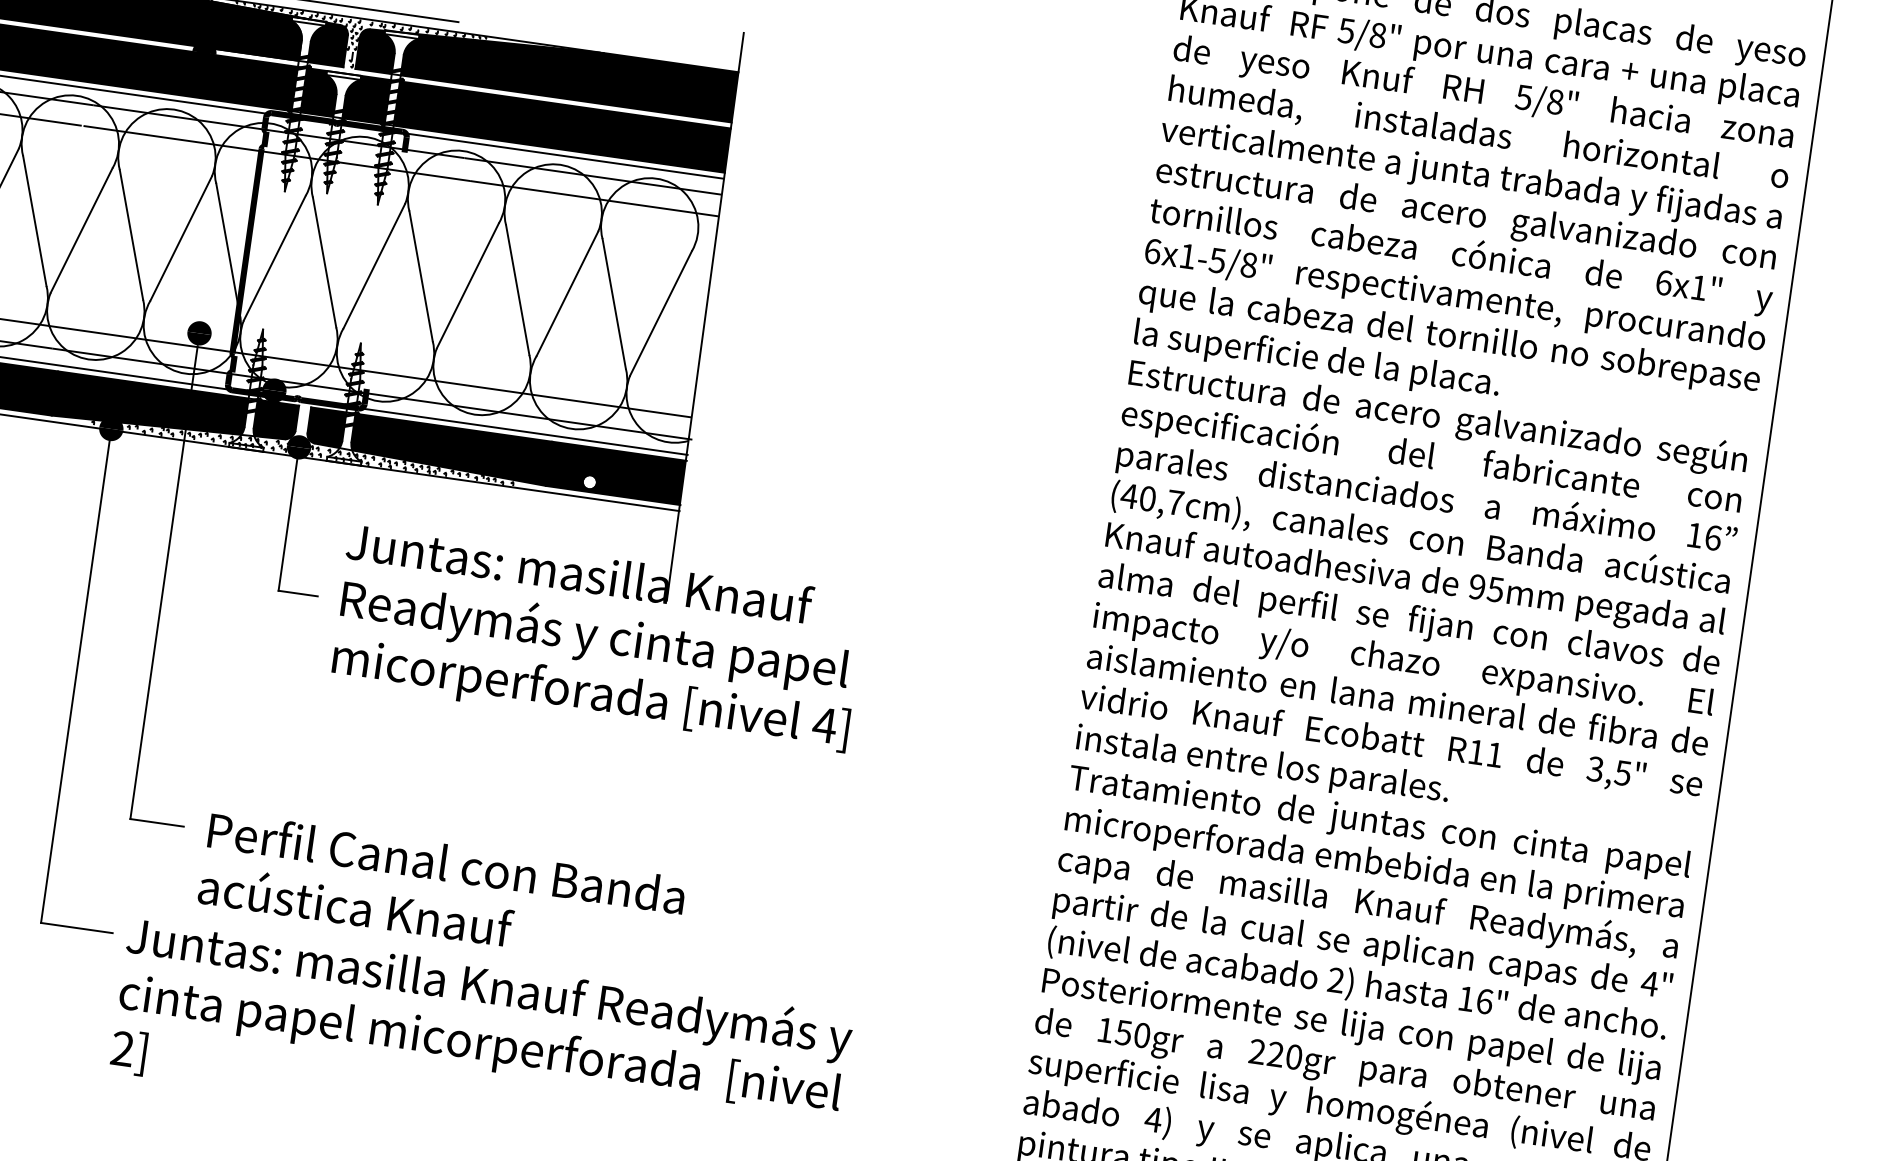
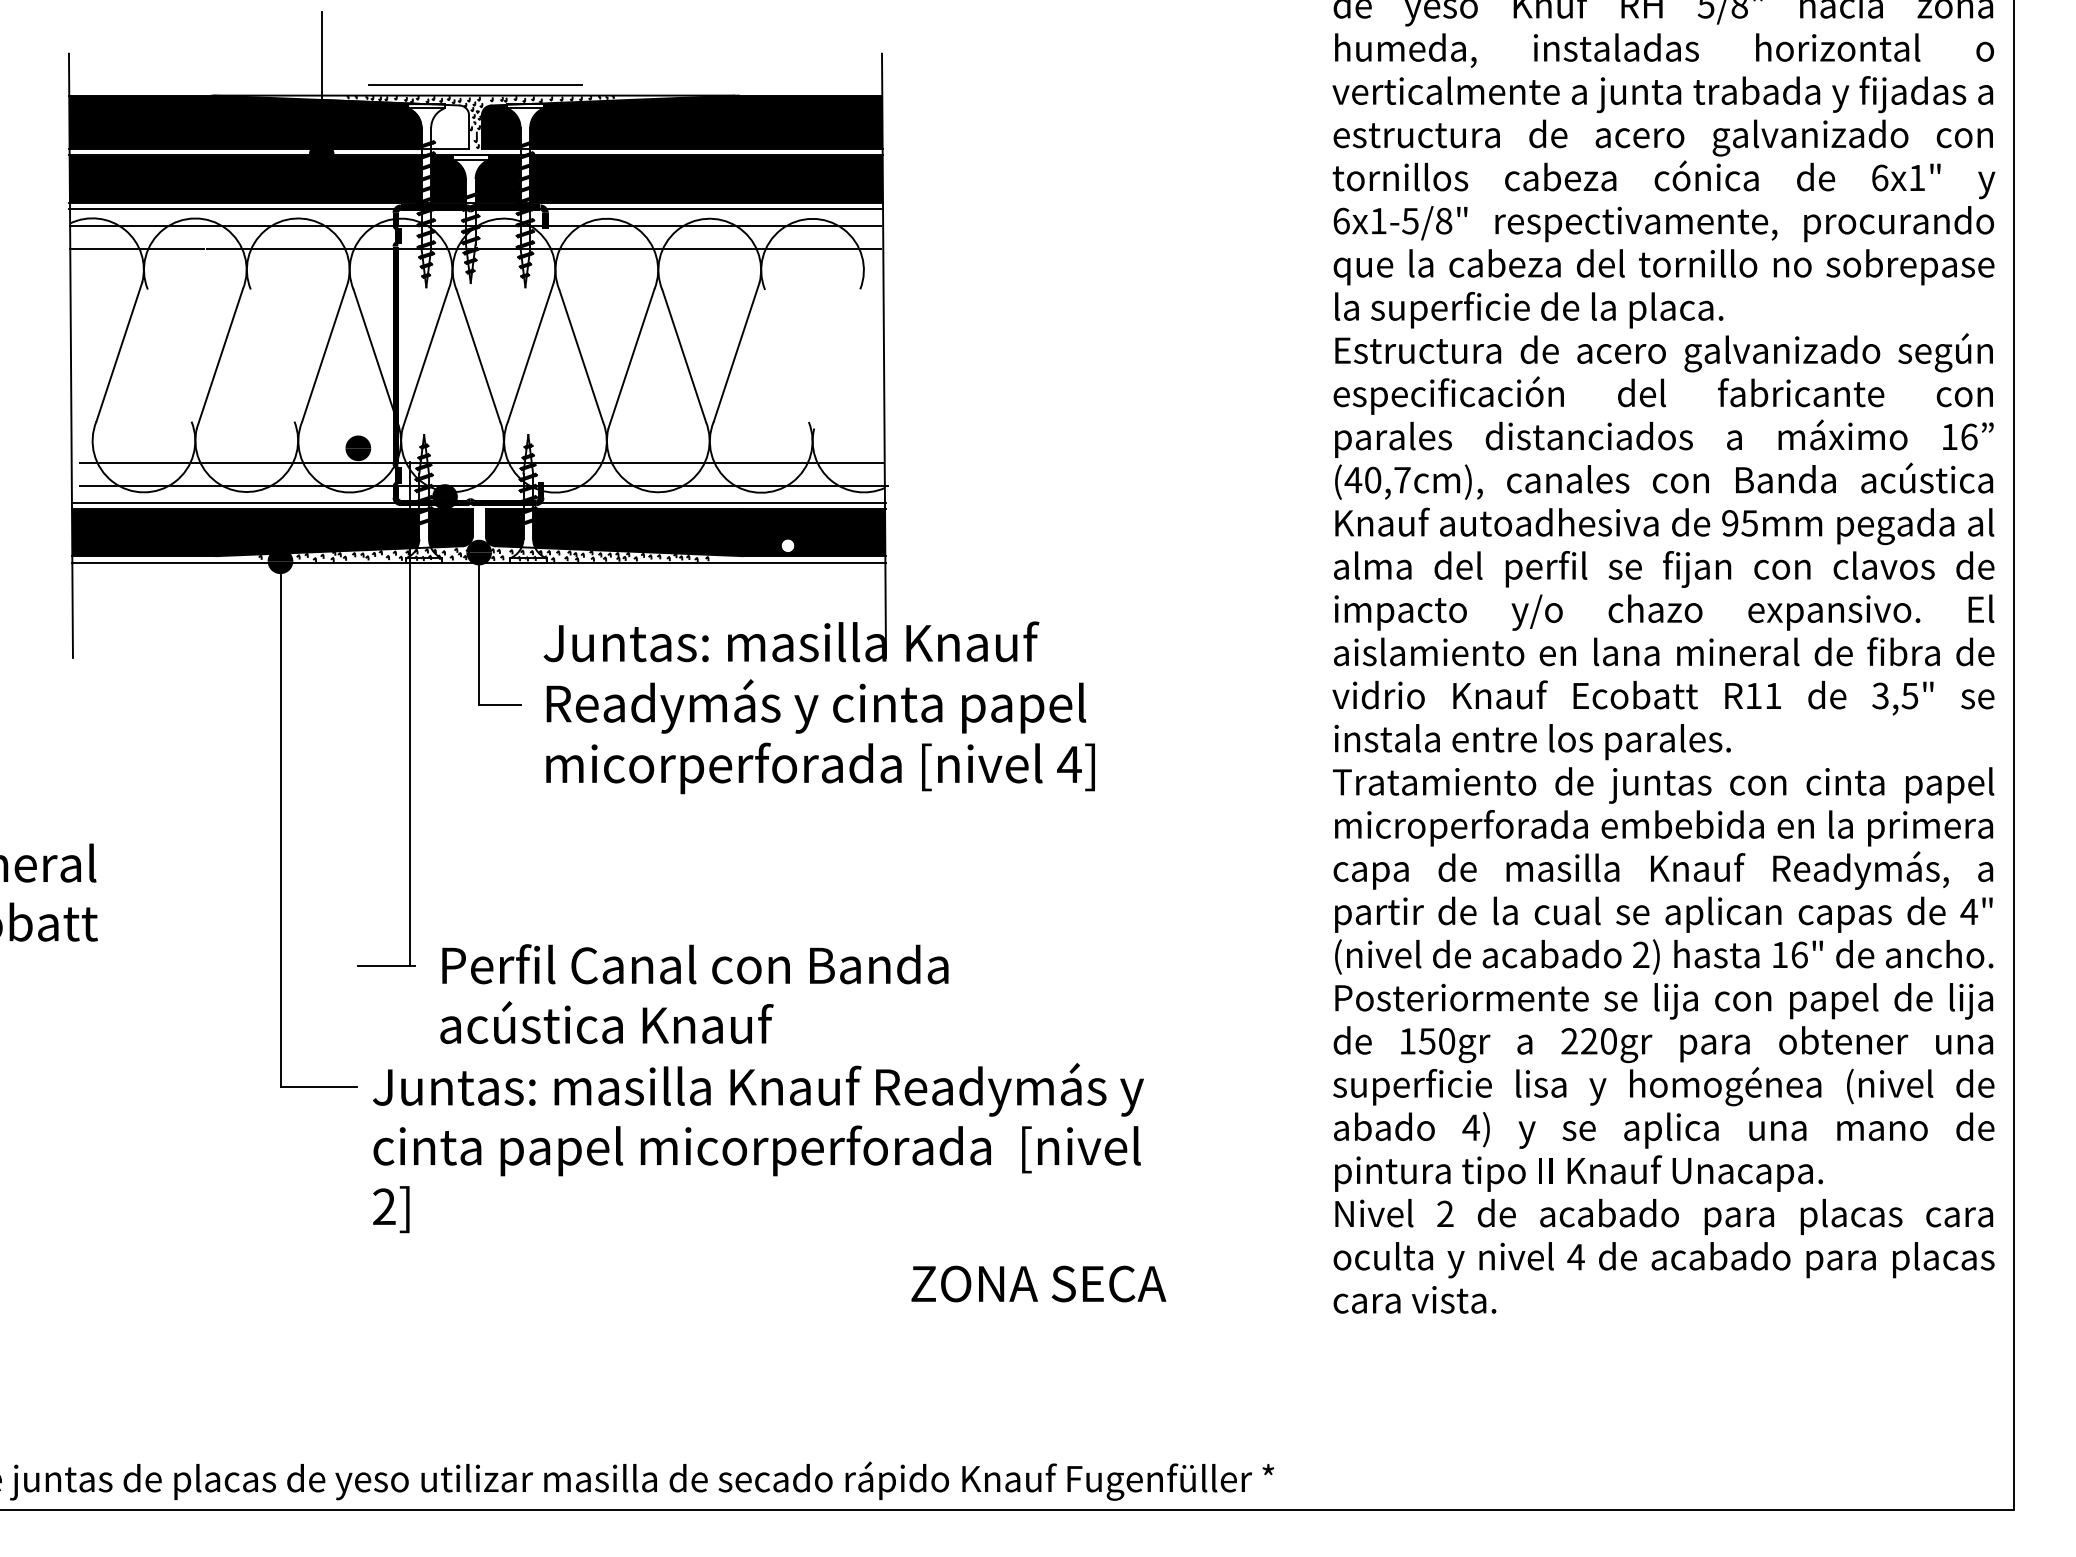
fill: (329, 43) -> (450, 126), removed
line: (34, 220) -> (169, 355), removed
line: (131, 234) -> (272, 355), removed
line: (613, 303) -> (786, 355), removed
line: (661, 313) -> (837, 358), removed
line: (164, 582) -> (410, 713), moved

